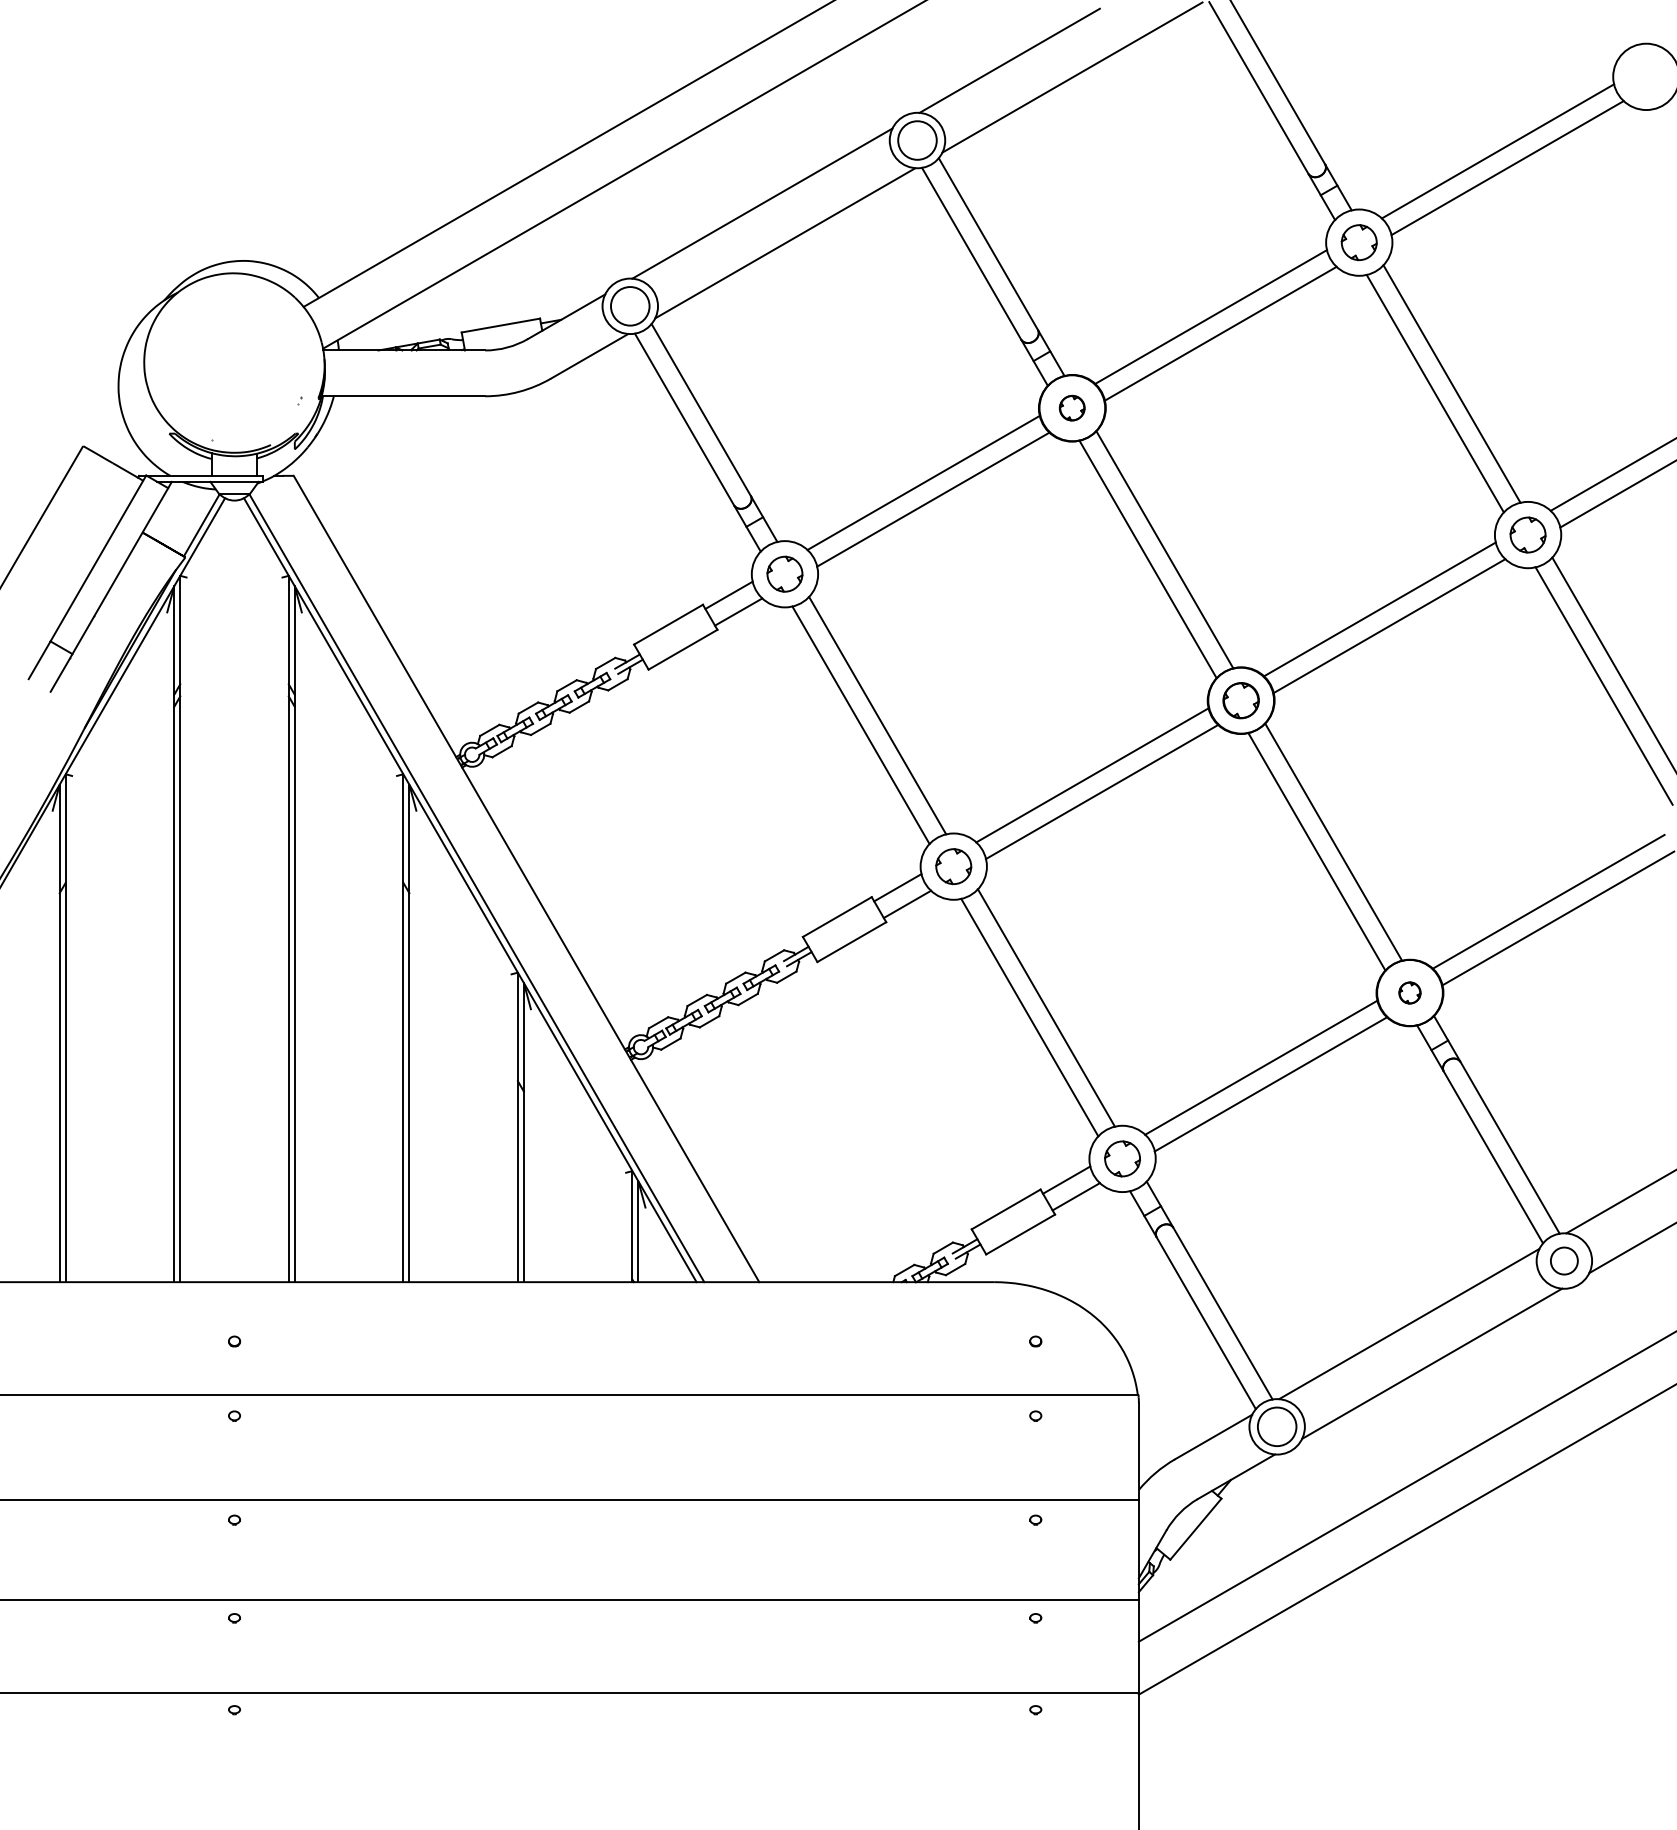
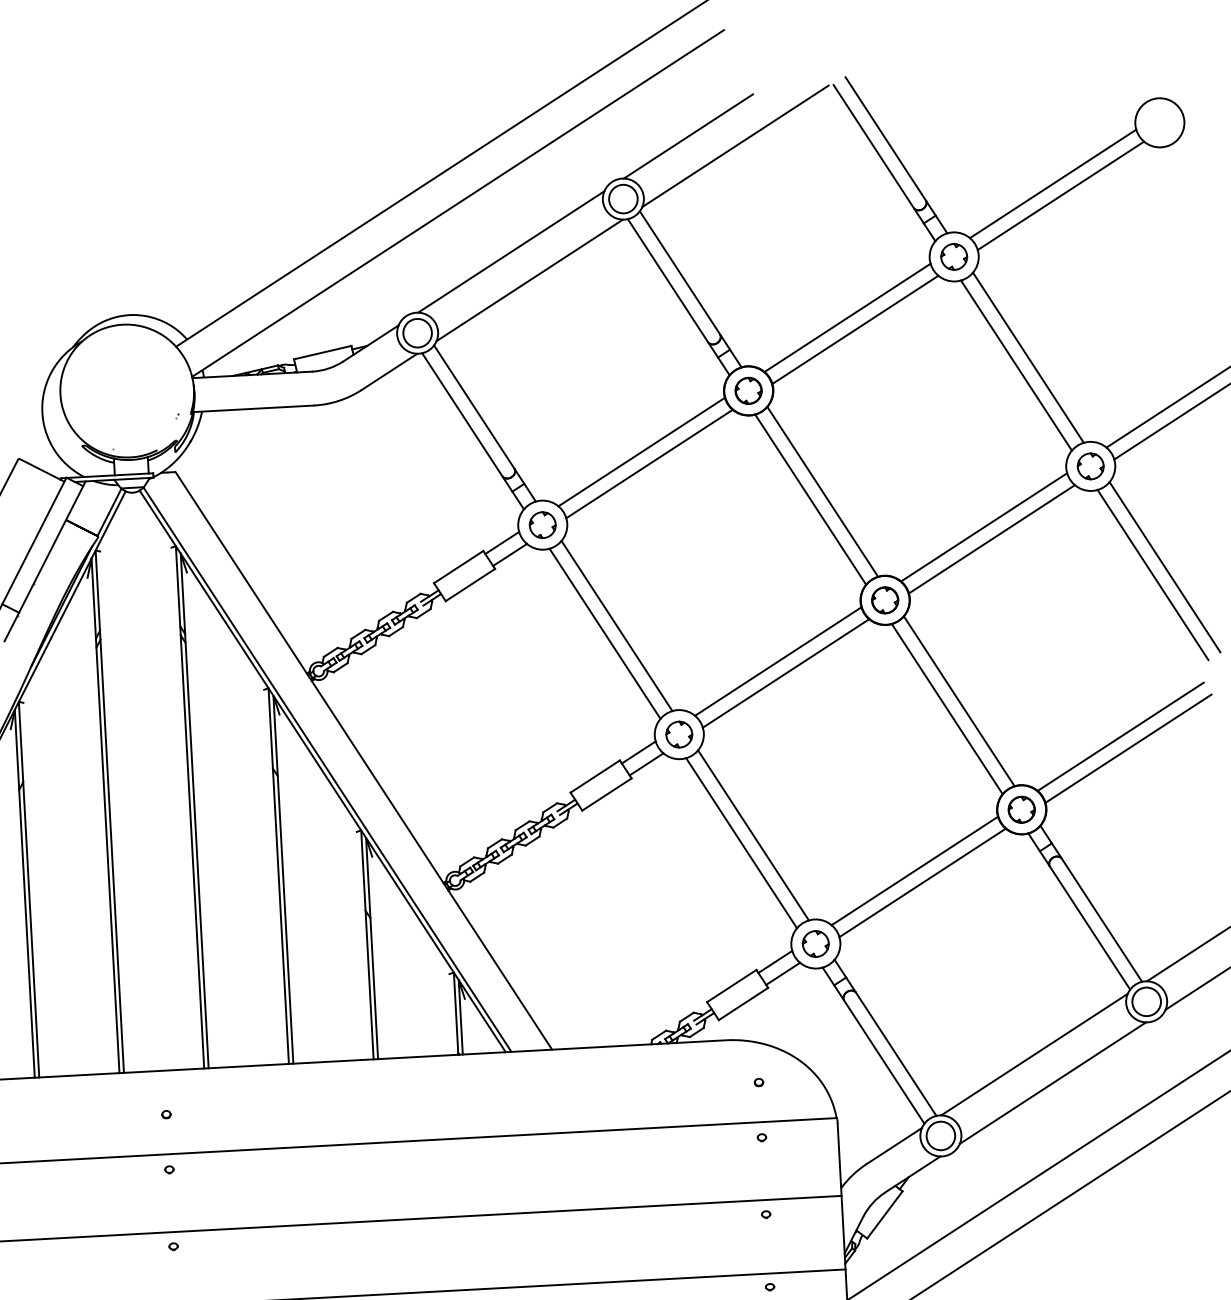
part: (1071, 407) -> (747, 390), size x1.43
part: (1409, 992) -> (1021, 809), size x1.67
circle: (1564, 1260) -> (1146, 1001), size x1.43

